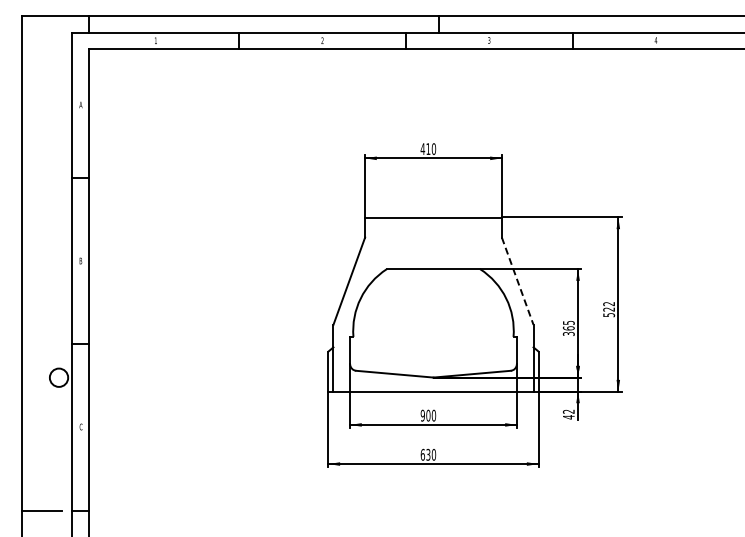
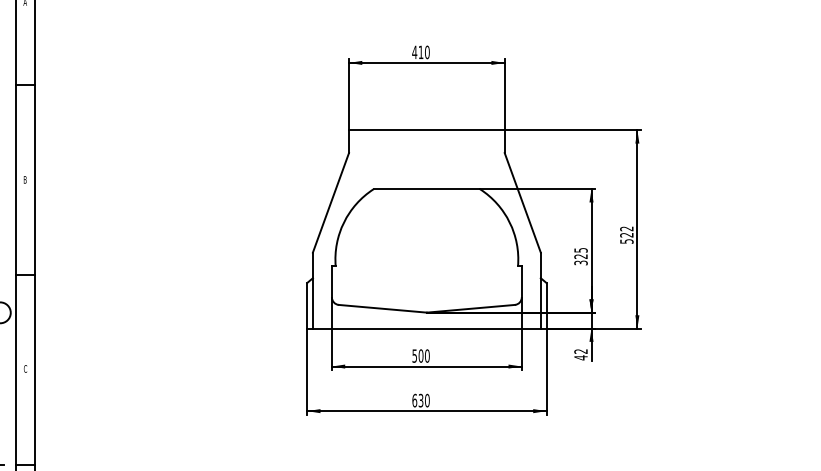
line: (517, 281) -> (522, 203), dashed -> solid
text: (568, 328) -> (580, 256), 365 -> 325
text: (422, 415) -> (414, 355), 900 -> 500

